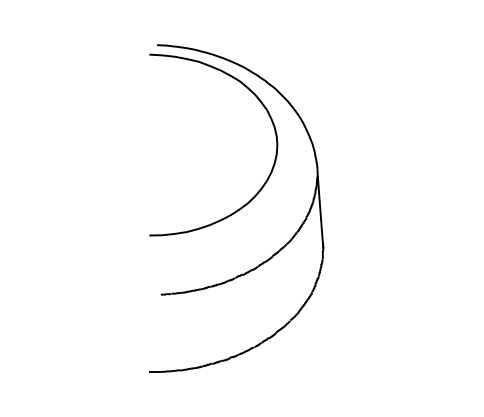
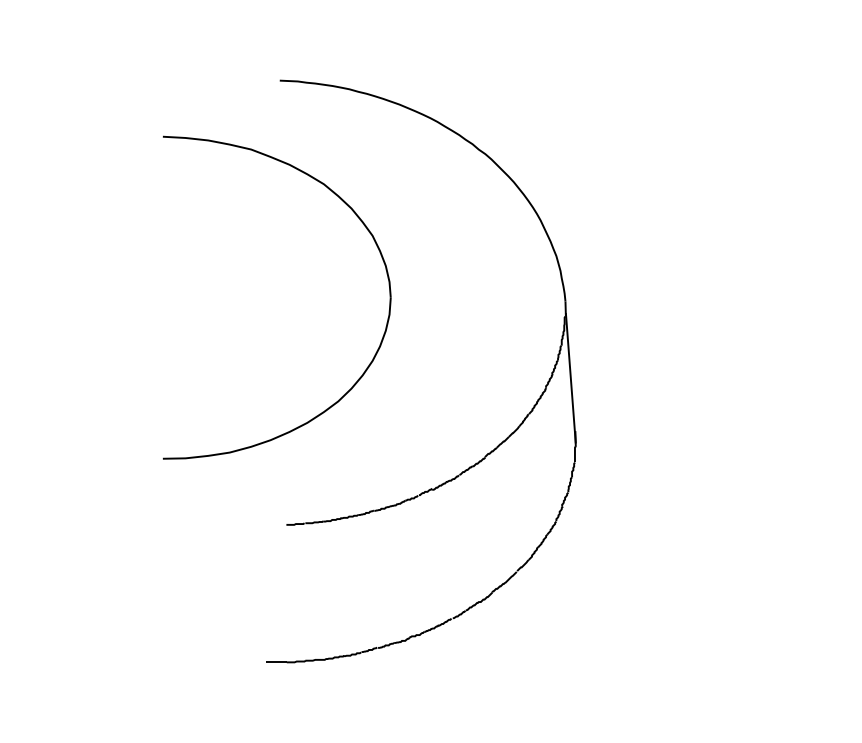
part: (271, 122) -> (380, 257), moved

